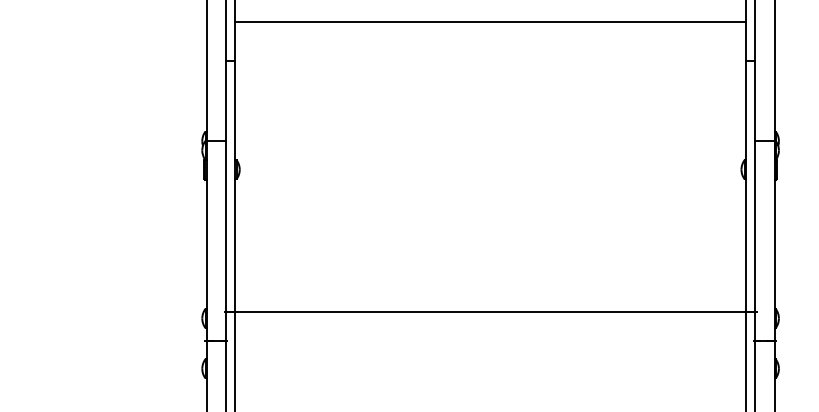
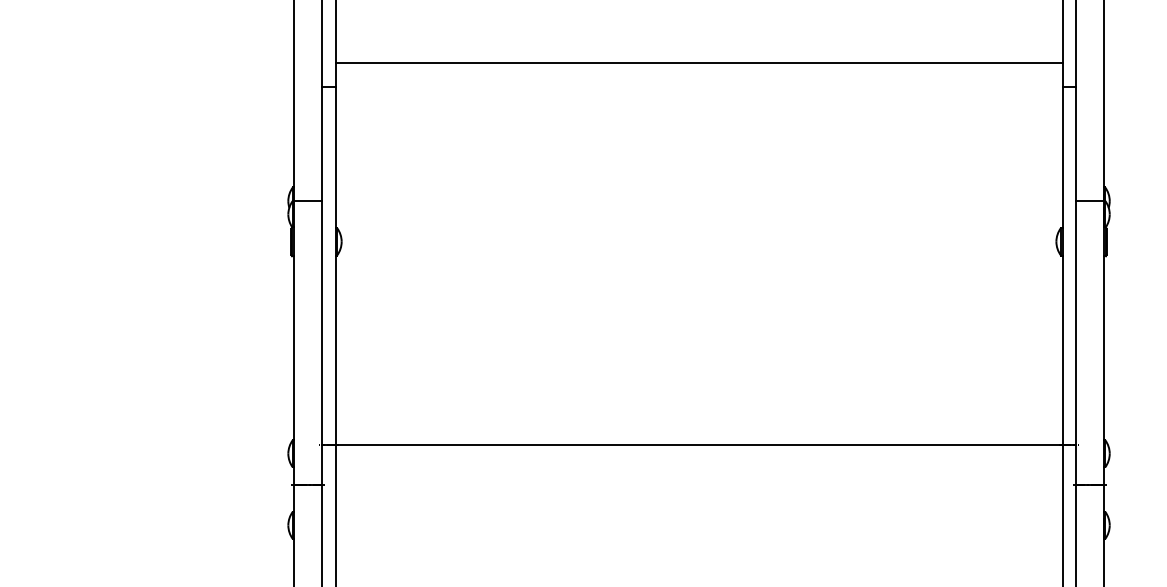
line: (490, 22) -> (698, 63), moved

